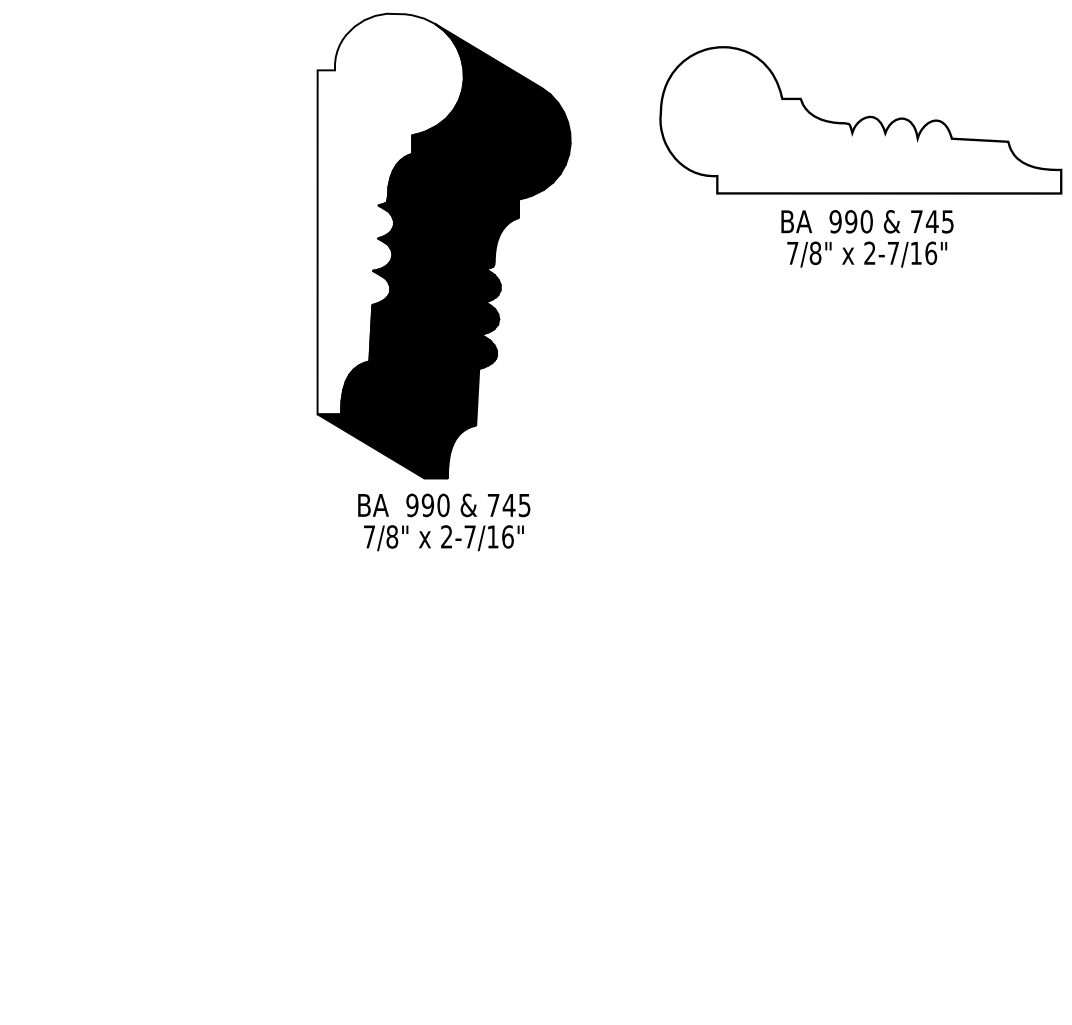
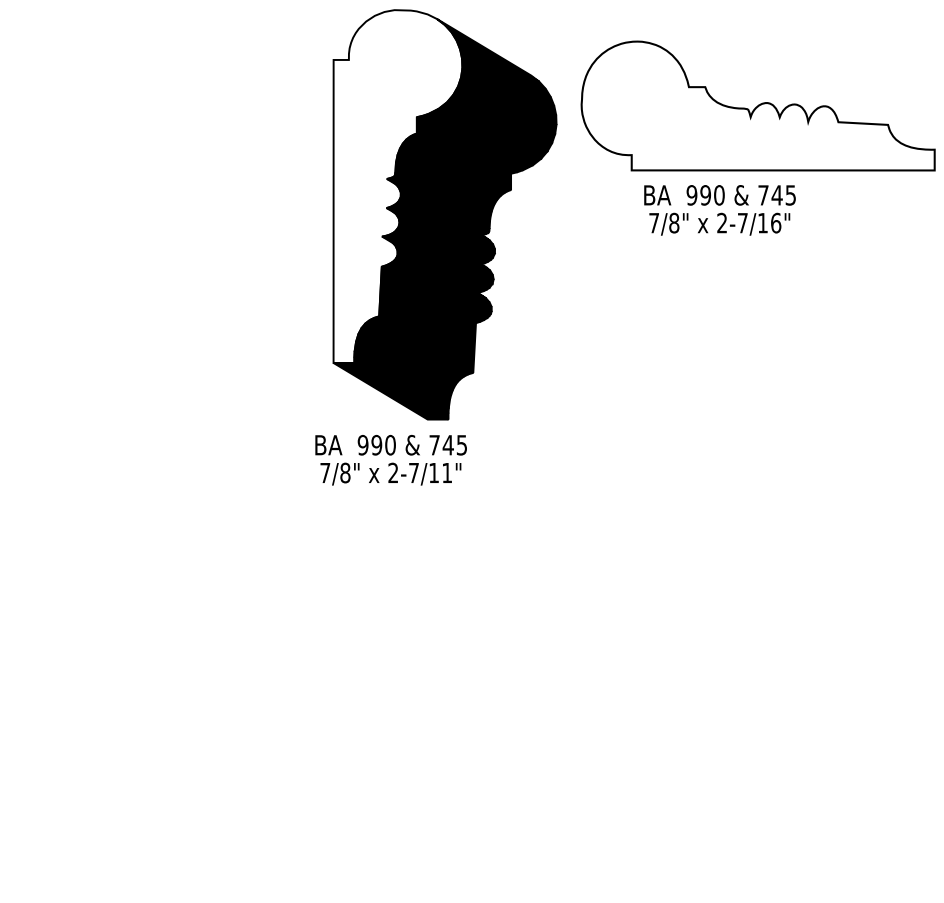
text: (866, 238) -> (719, 210), moved
part: (443, 245) -> (444, 214), moved
text: (508, 536) -> (447, 472), 2-7/16" -> 2-7/11"

